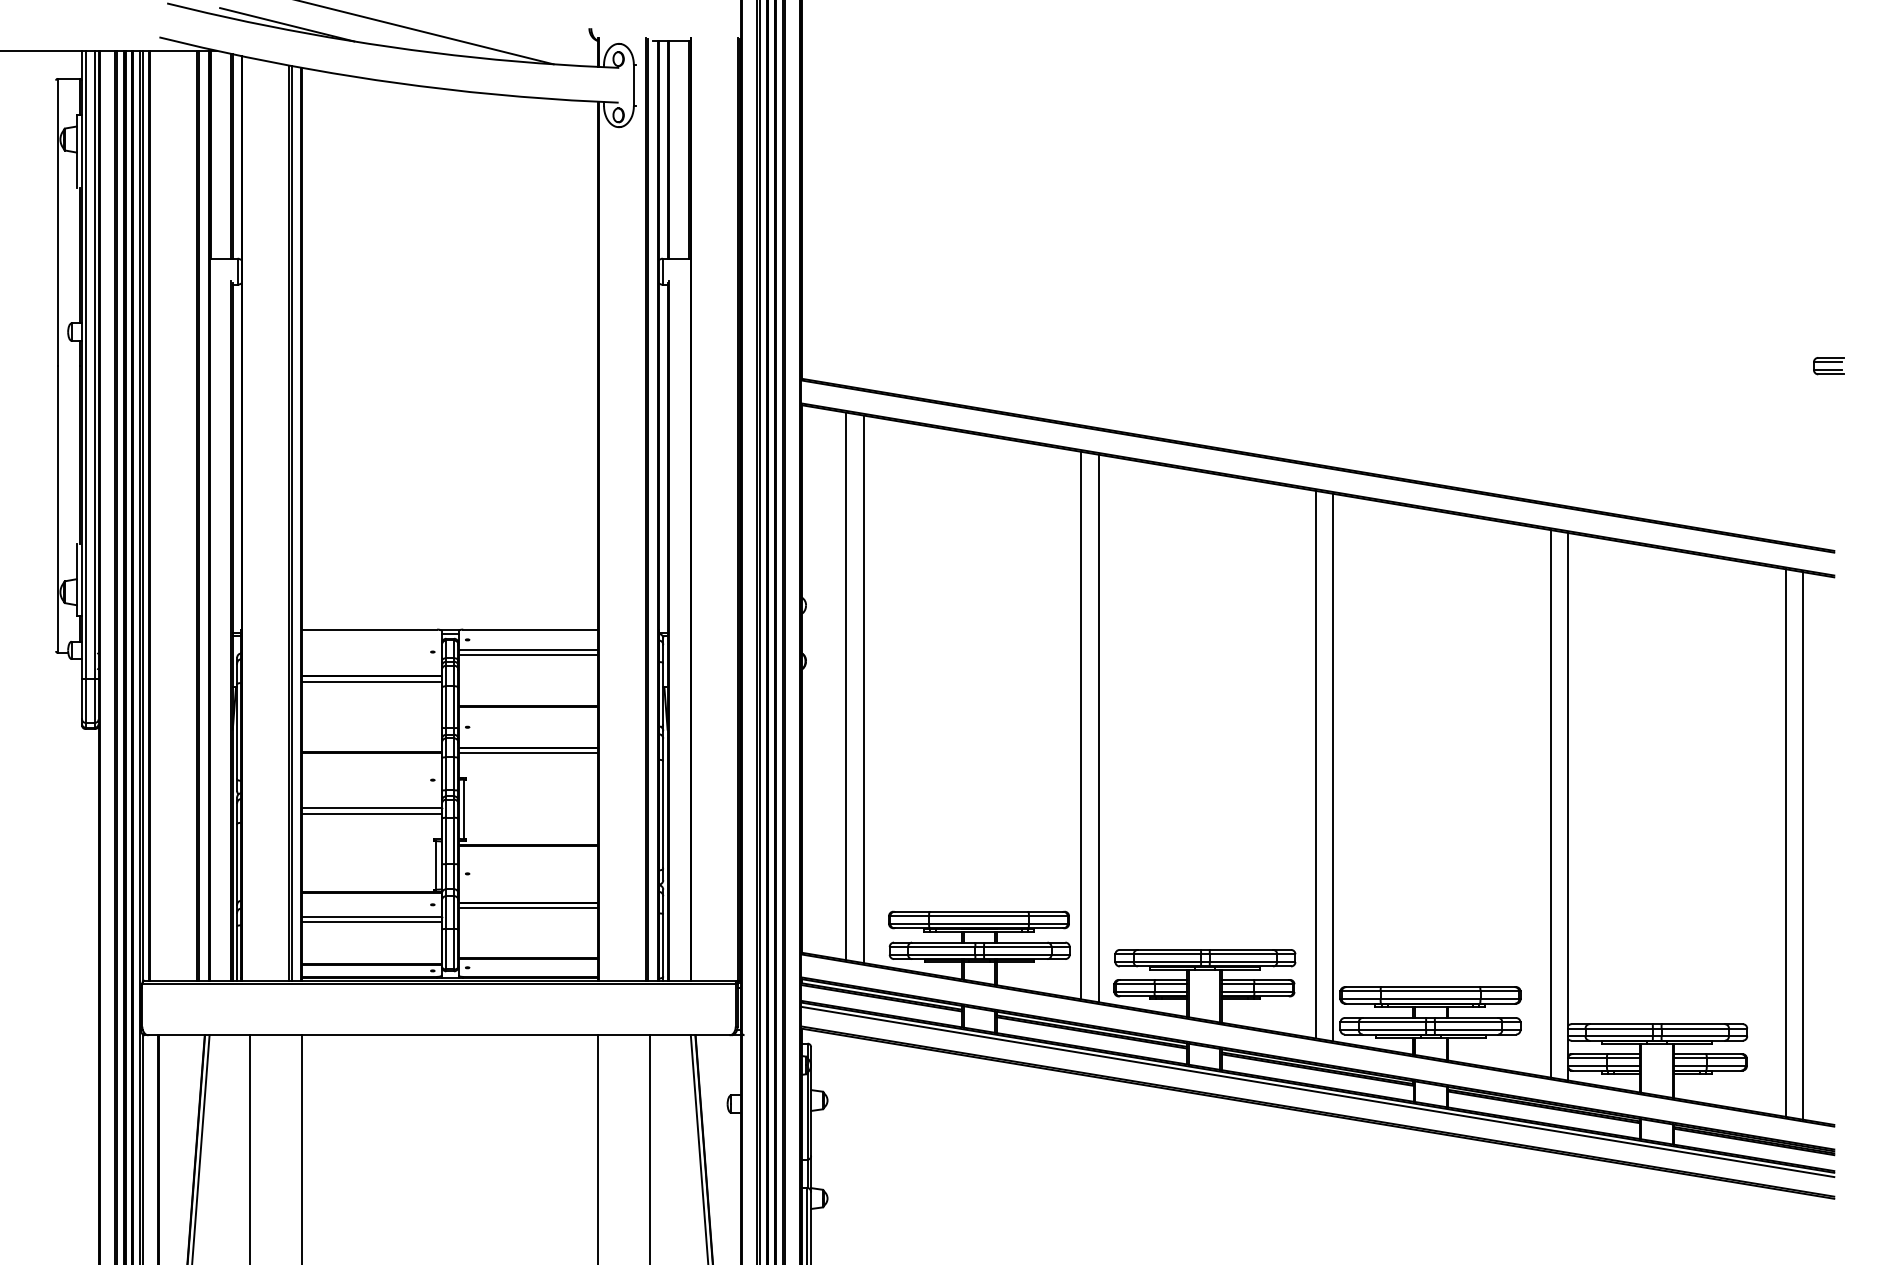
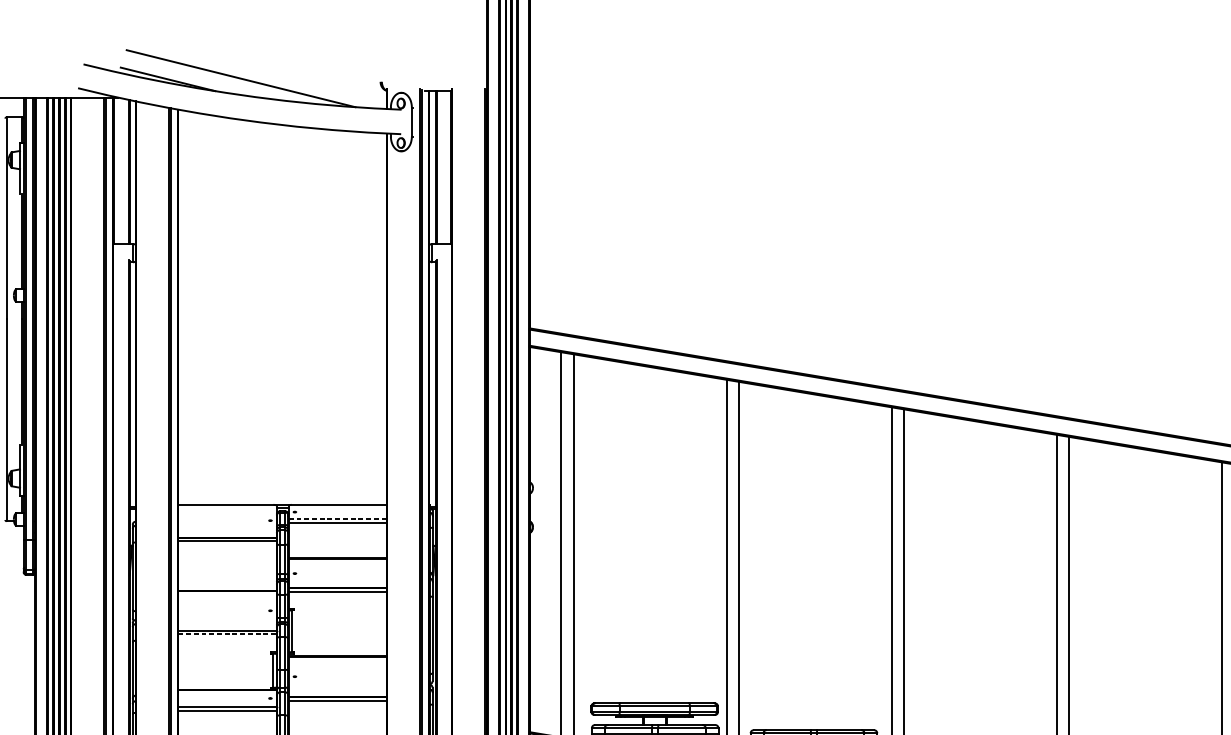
line: (528, 650) -> (337, 519), solid -> dashed
line: (371, 813) -> (227, 634), solid -> dashed

